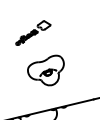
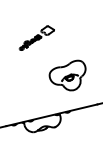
part: (45, 70) -> (67, 75), moved

